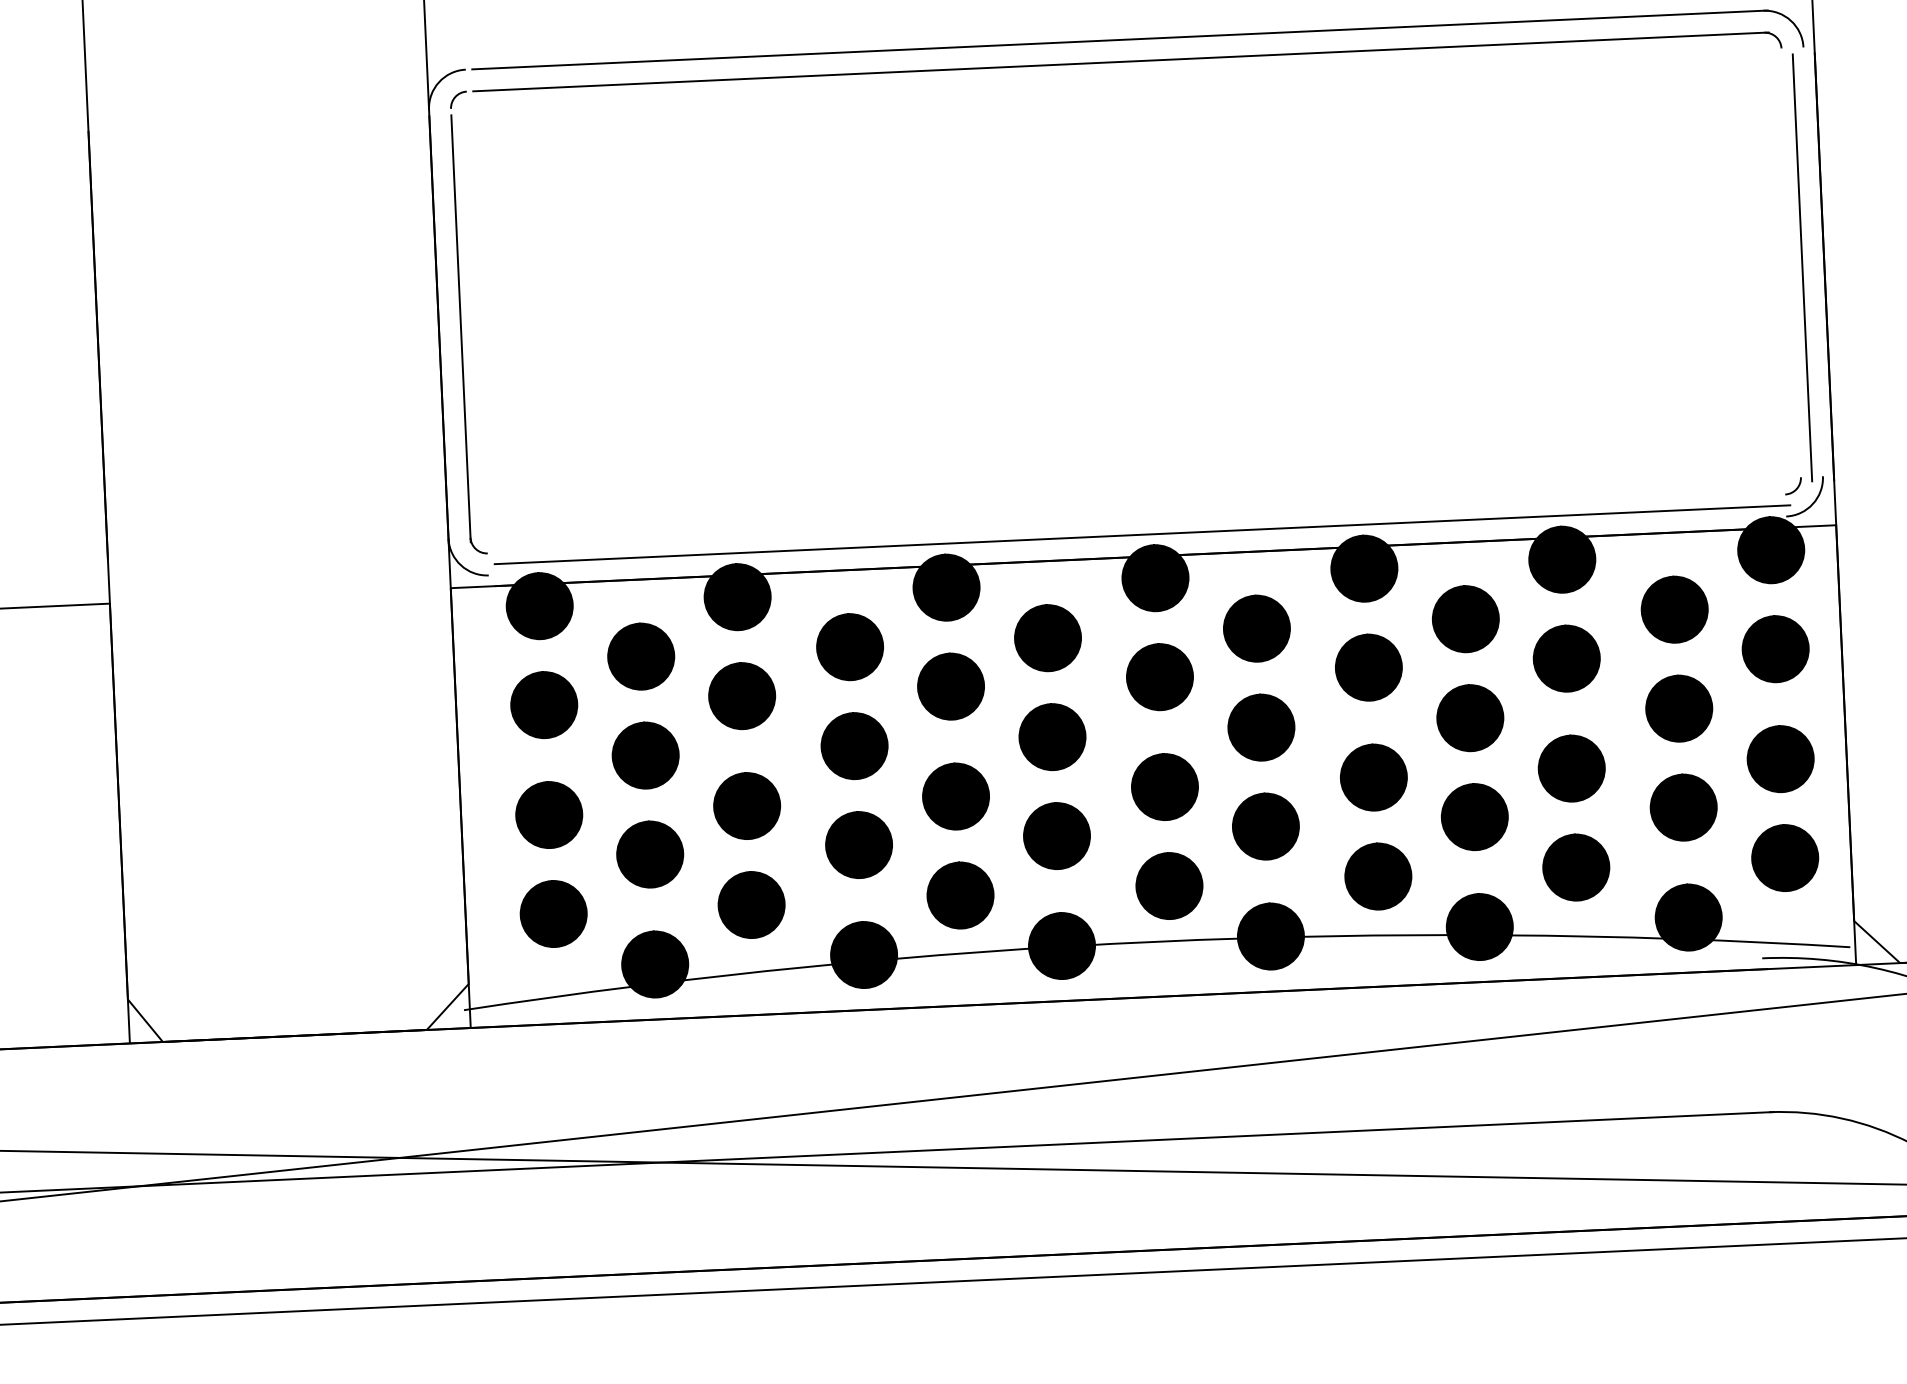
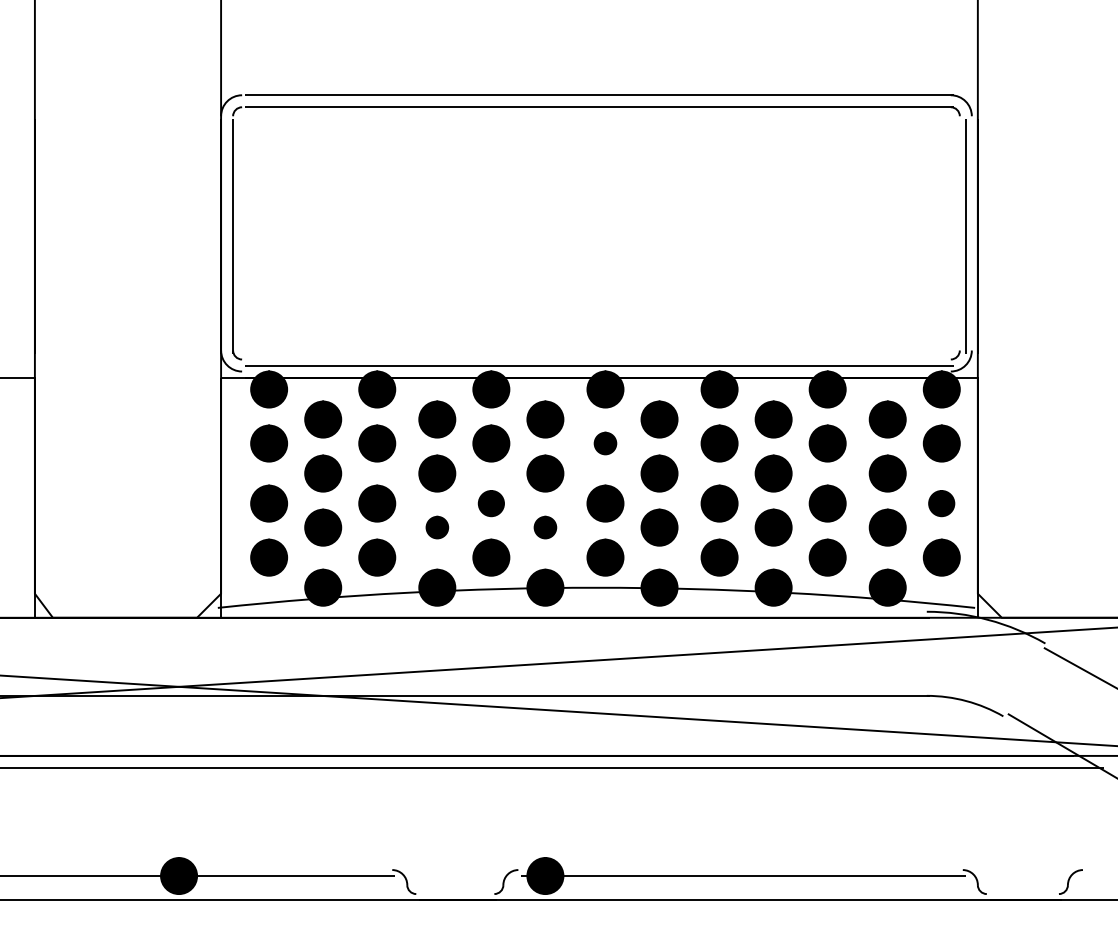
part: (1160, 676) -> (605, 443), size x0.6
part: (1780, 758) -> (941, 503), size x0.7
part: (956, 796) -> (491, 503), size x0.7
part: (1057, 835) -> (545, 527), size x0.6
part: (859, 844) -> (437, 527), size x0.6

